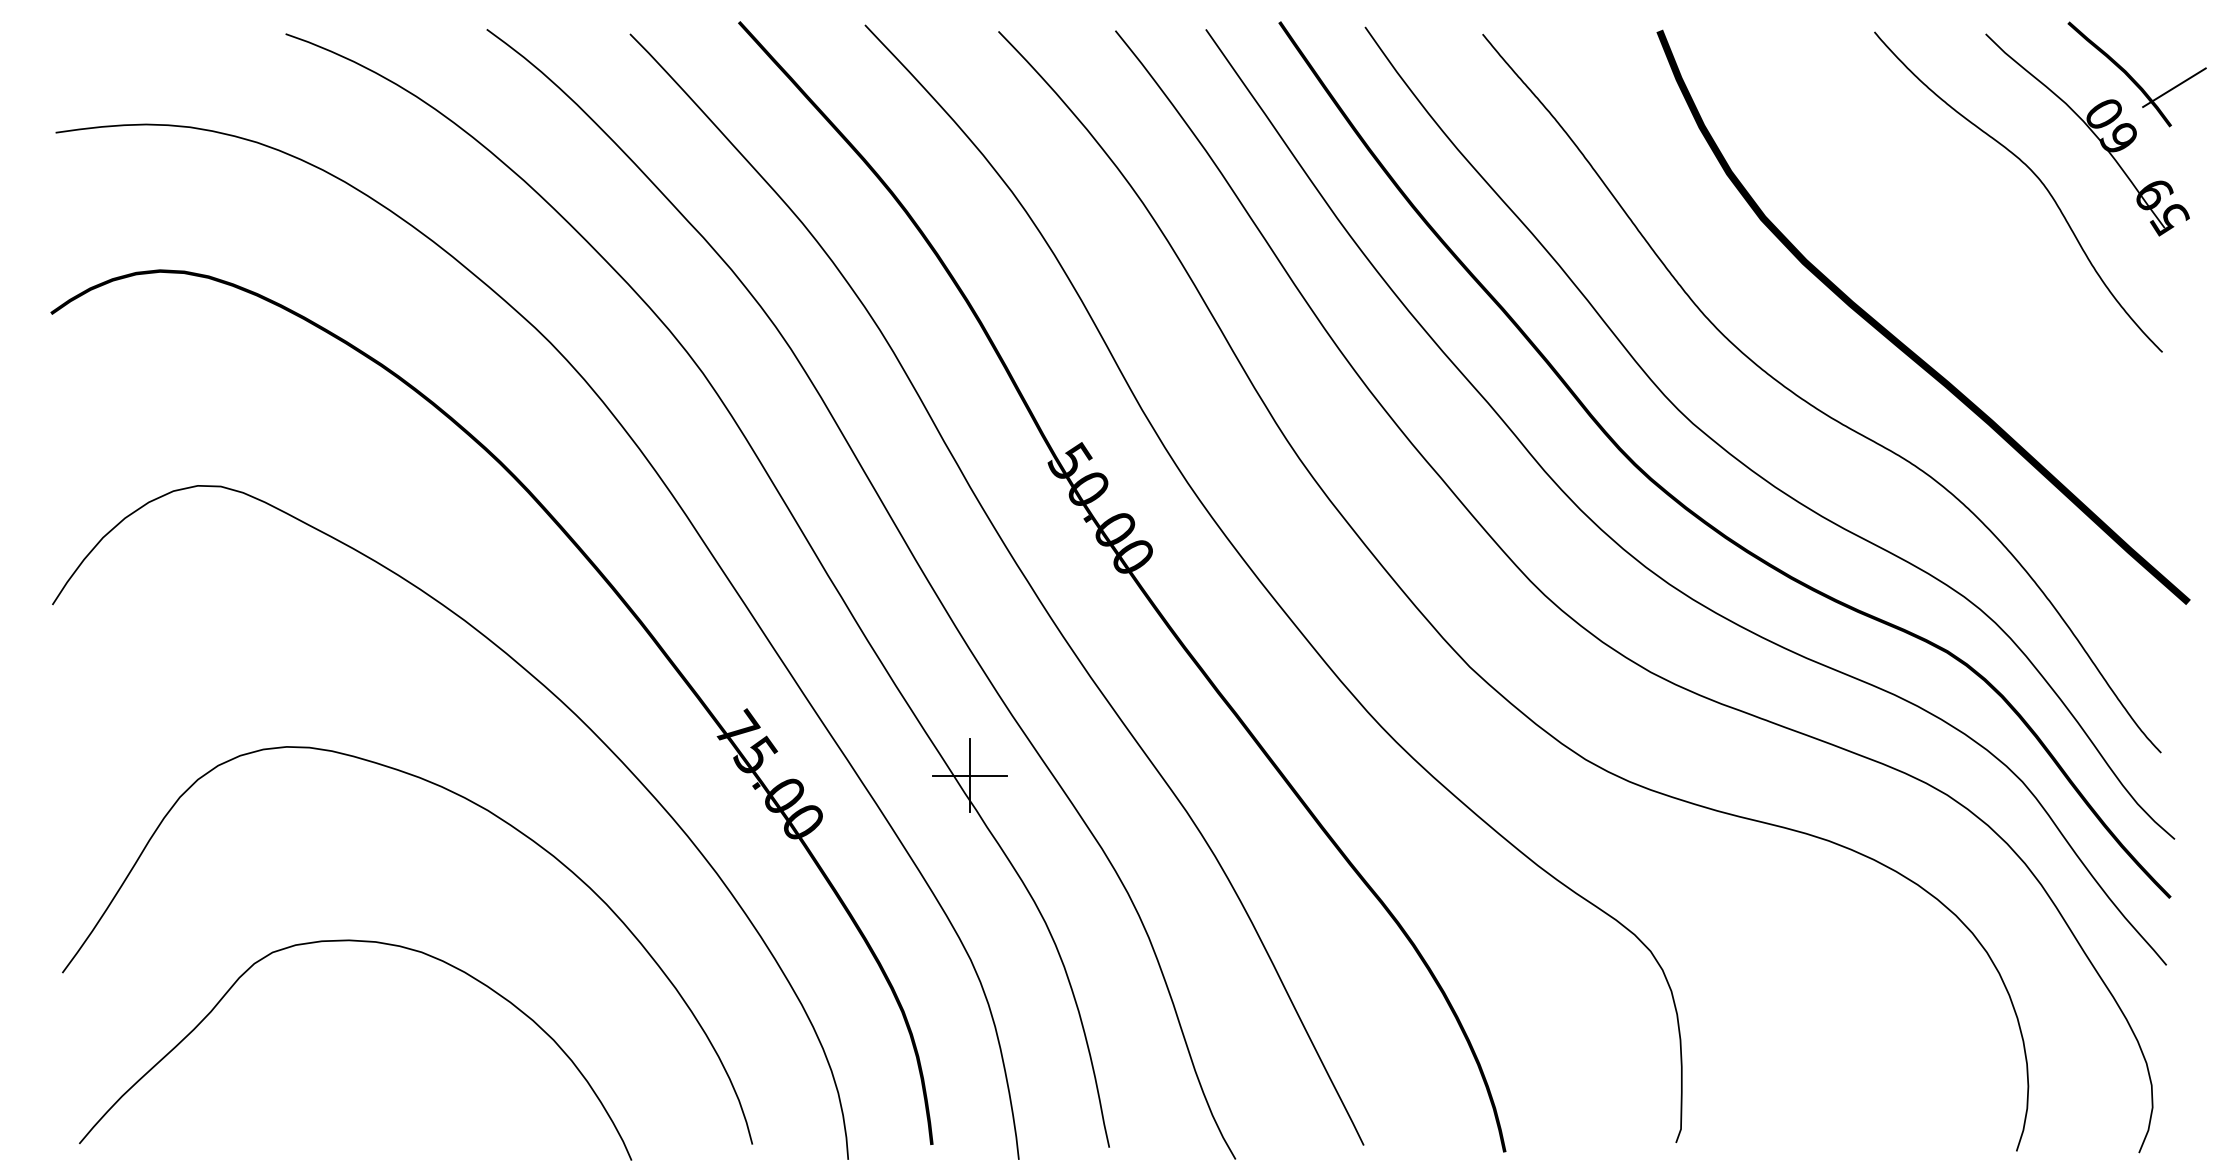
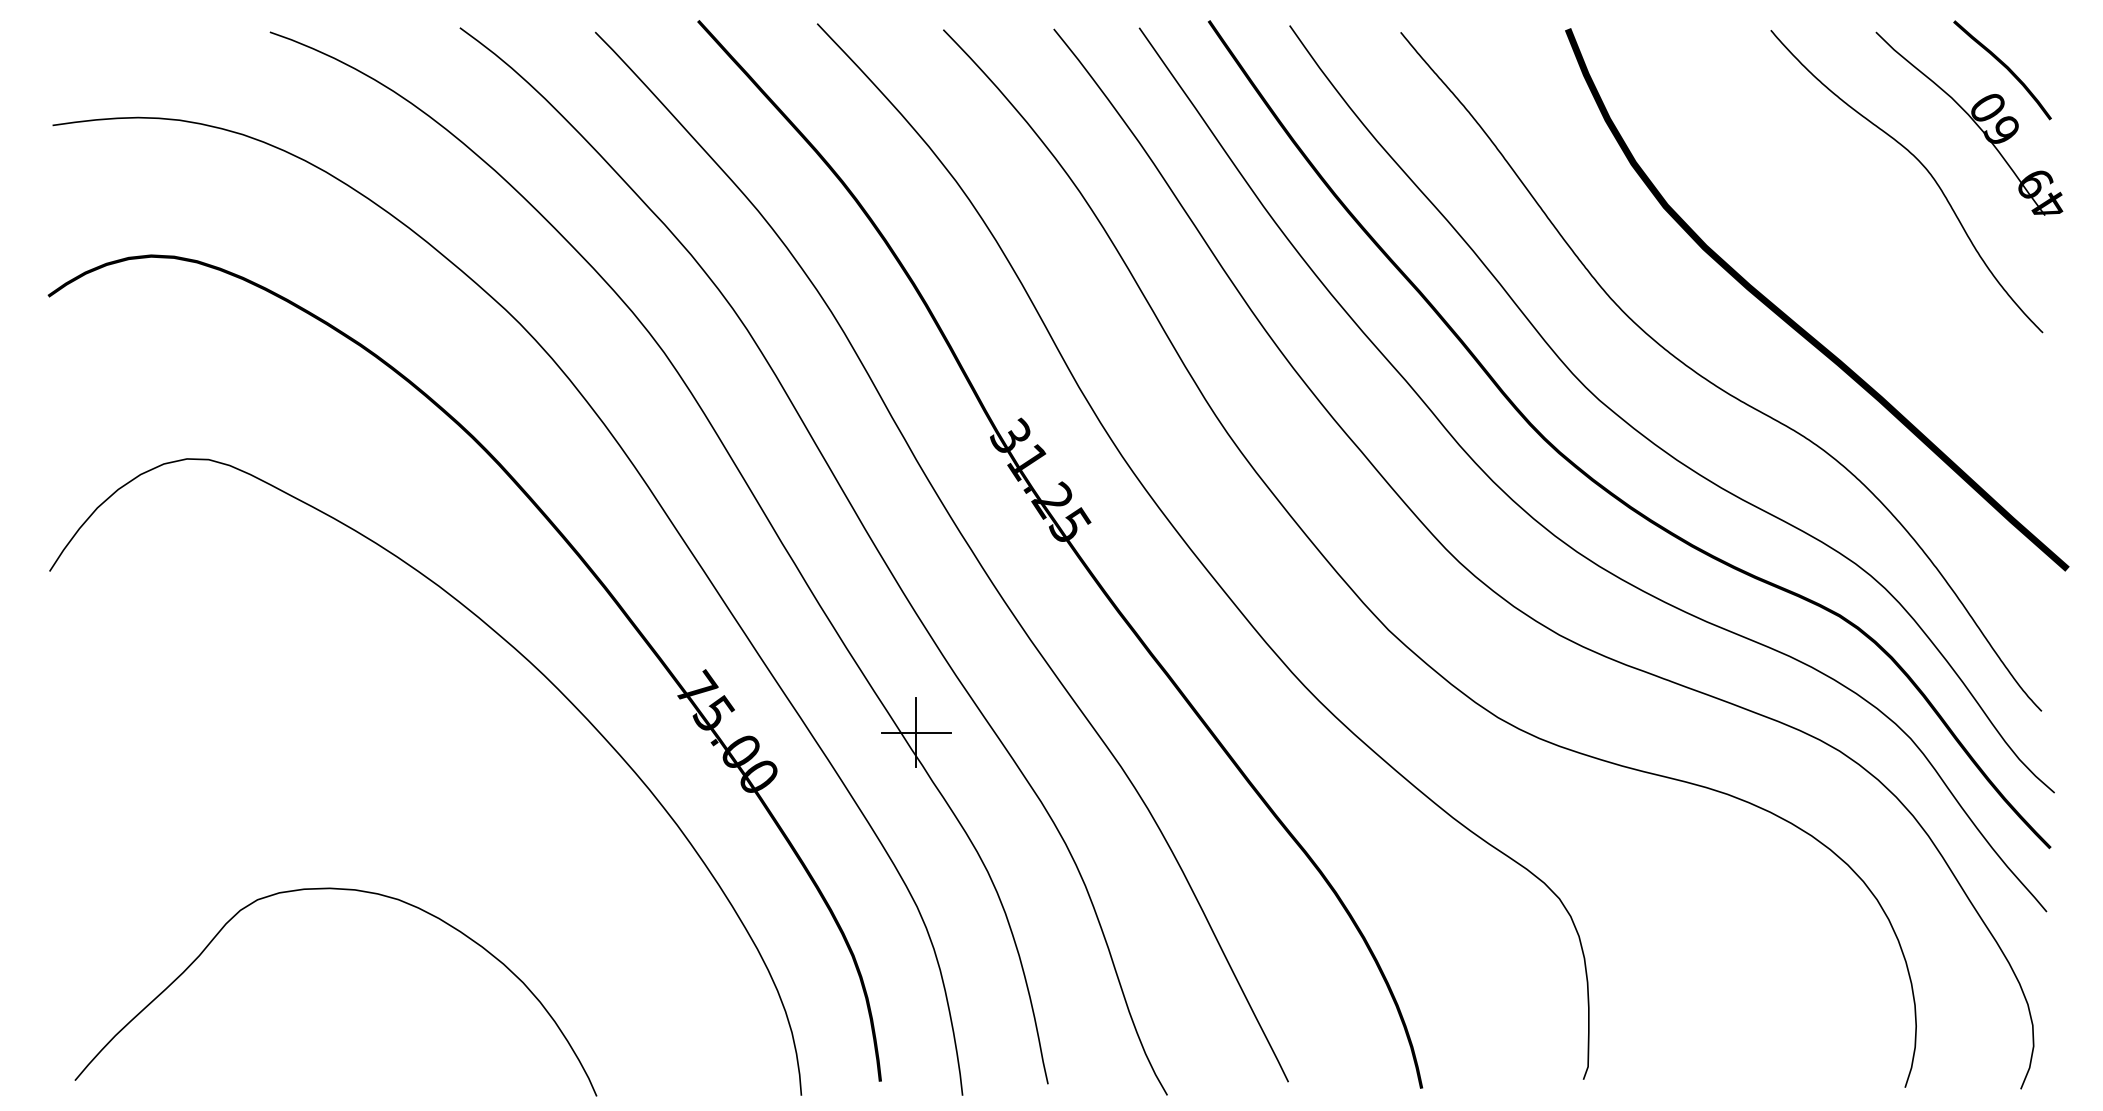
line: (2174, 87) -> (2054, 82), removed
text: (2169, 219) -> (2049, 207), 59 -> 49
text: (1101, 507) -> (1040, 479), 50.00 -> 31.25
curve: (483, 809) -> (456, 764), removed

